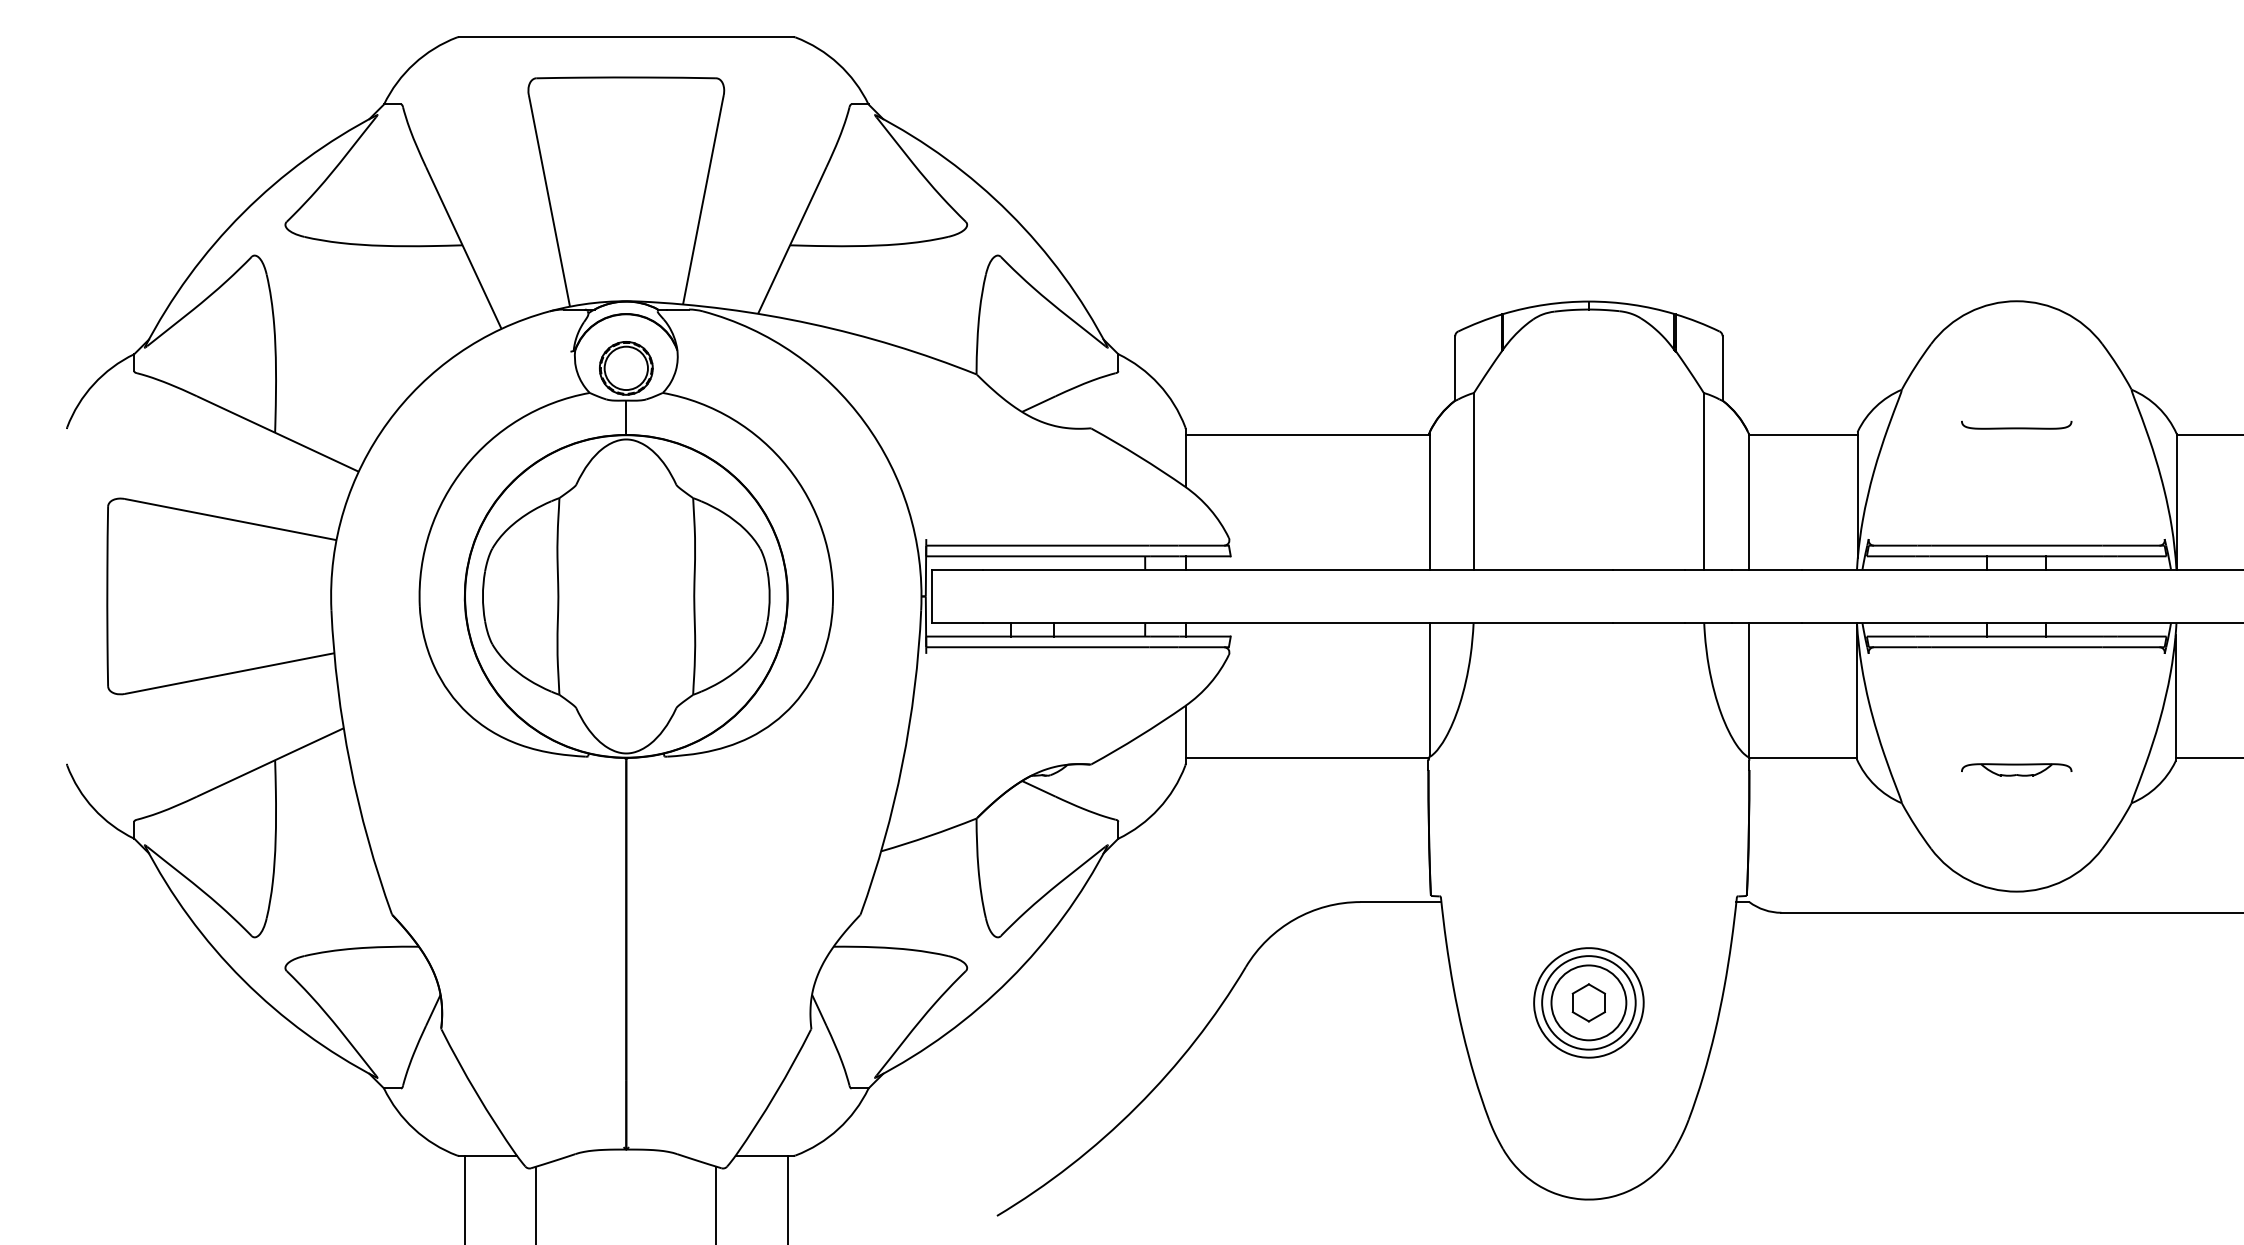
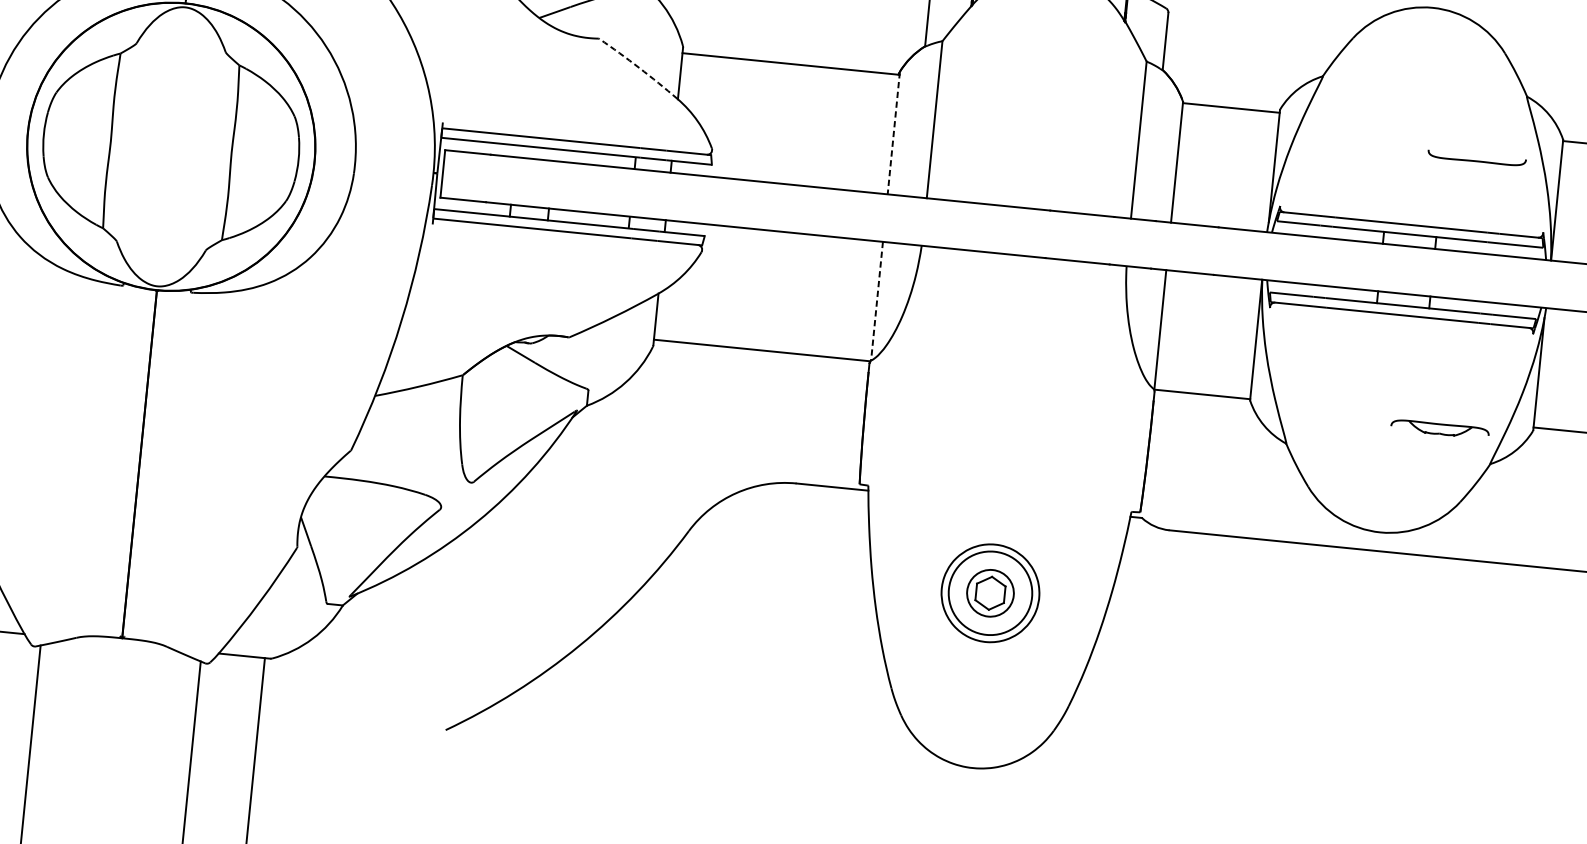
curve: (2016, 427) -> (1476, 160), moved
arc: (1139, 456) -> (639, 68), solid -> dashed
line: (1429, 500) -> (893, 132), solid -> dashed
line: (1429, 690) -> (876, 301), solid -> dashed
part: (2016, 769) -> (1439, 428), moved
circle: (1588, 1002) -> (990, 592), size x0.7

